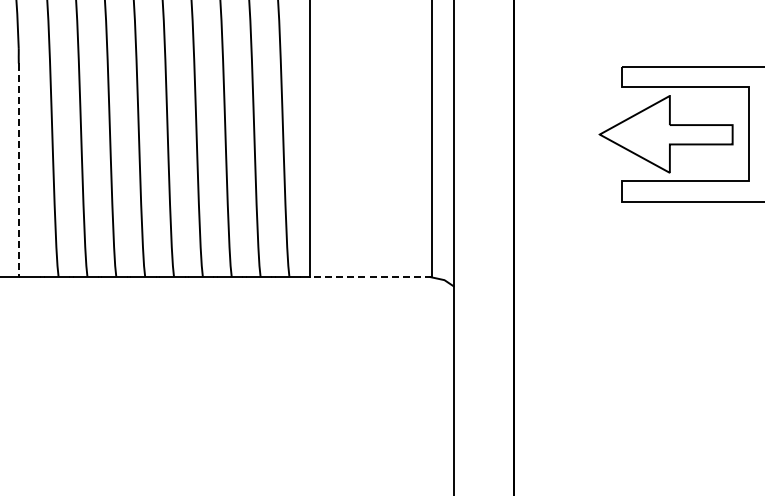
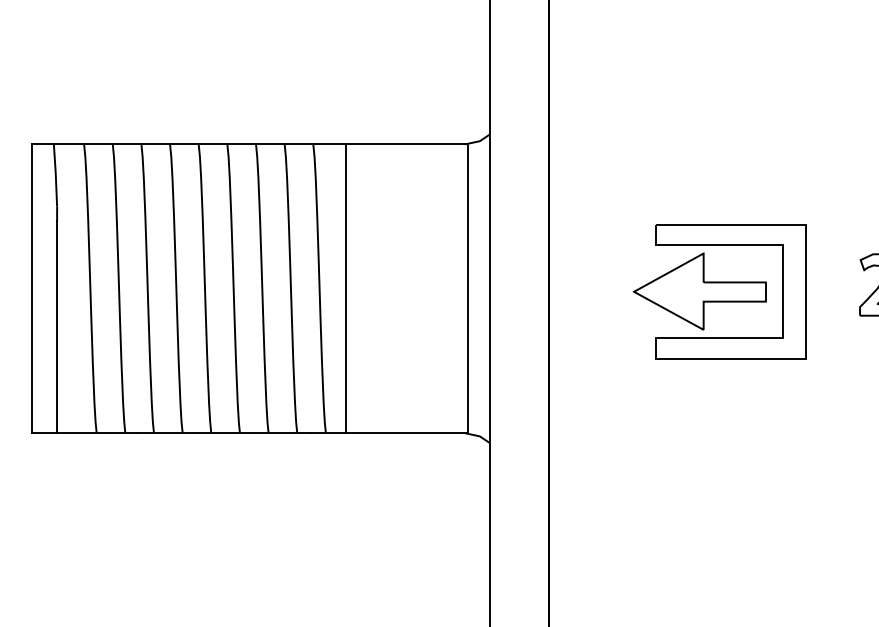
line: (19, 170) -> (57, 327), dashed -> solid
line: (370, 277) -> (406, 433), dashed -> solid

